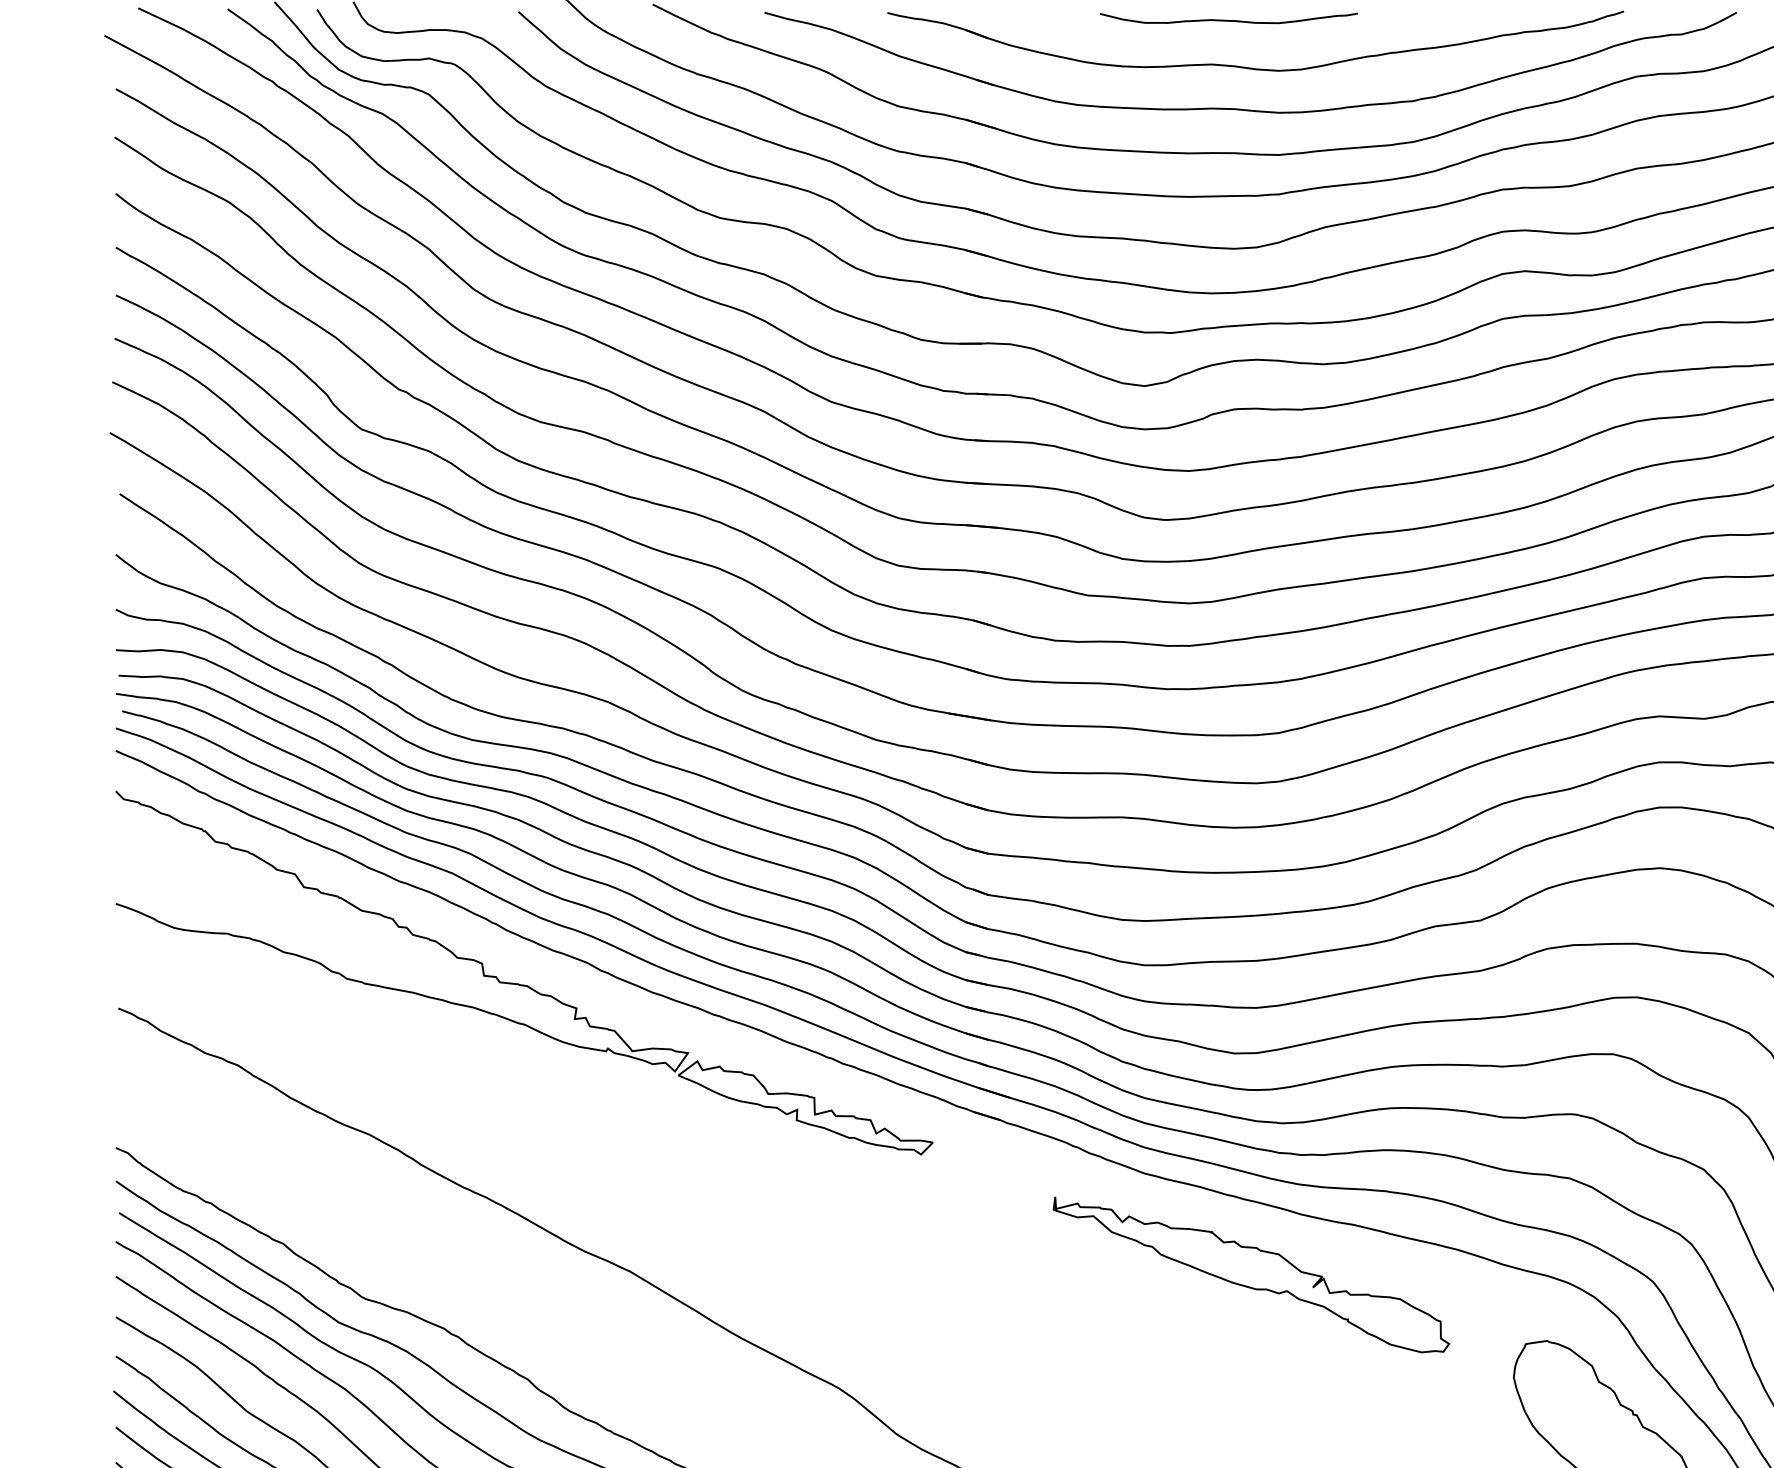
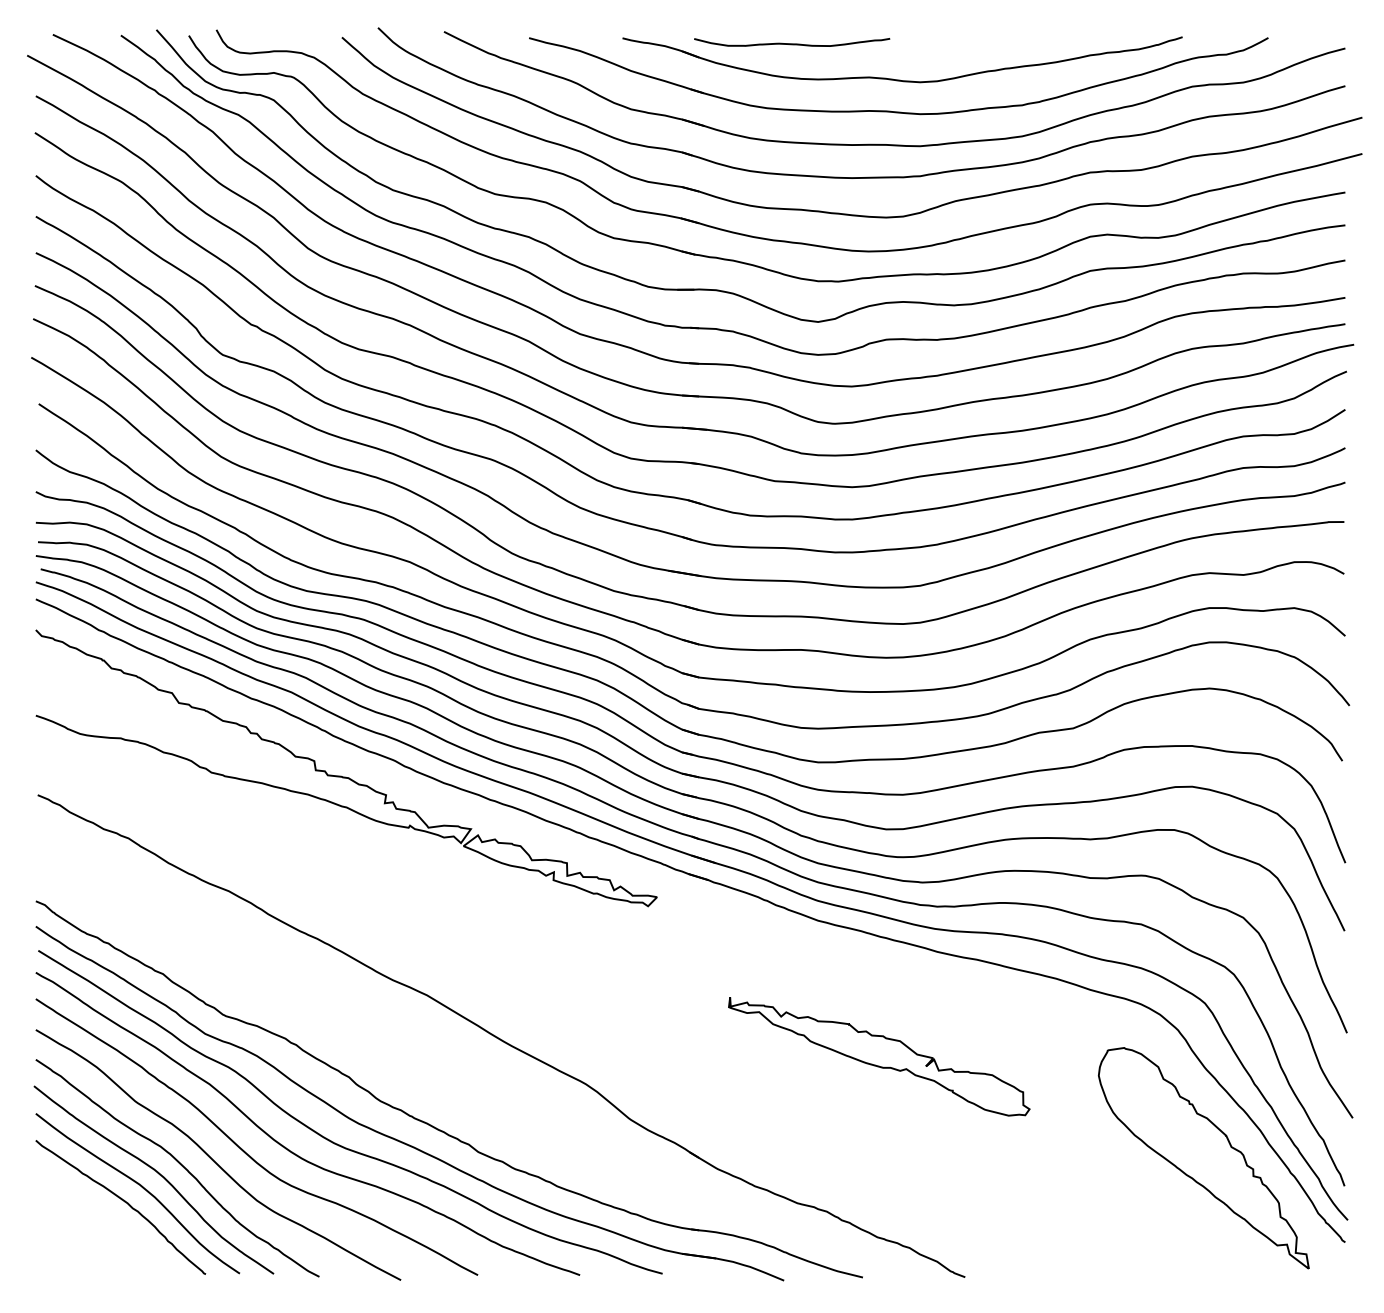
curve: (1229, 19) -> (792, 43), moved
part: (1251, 1274) -> (879, 1056), moved

